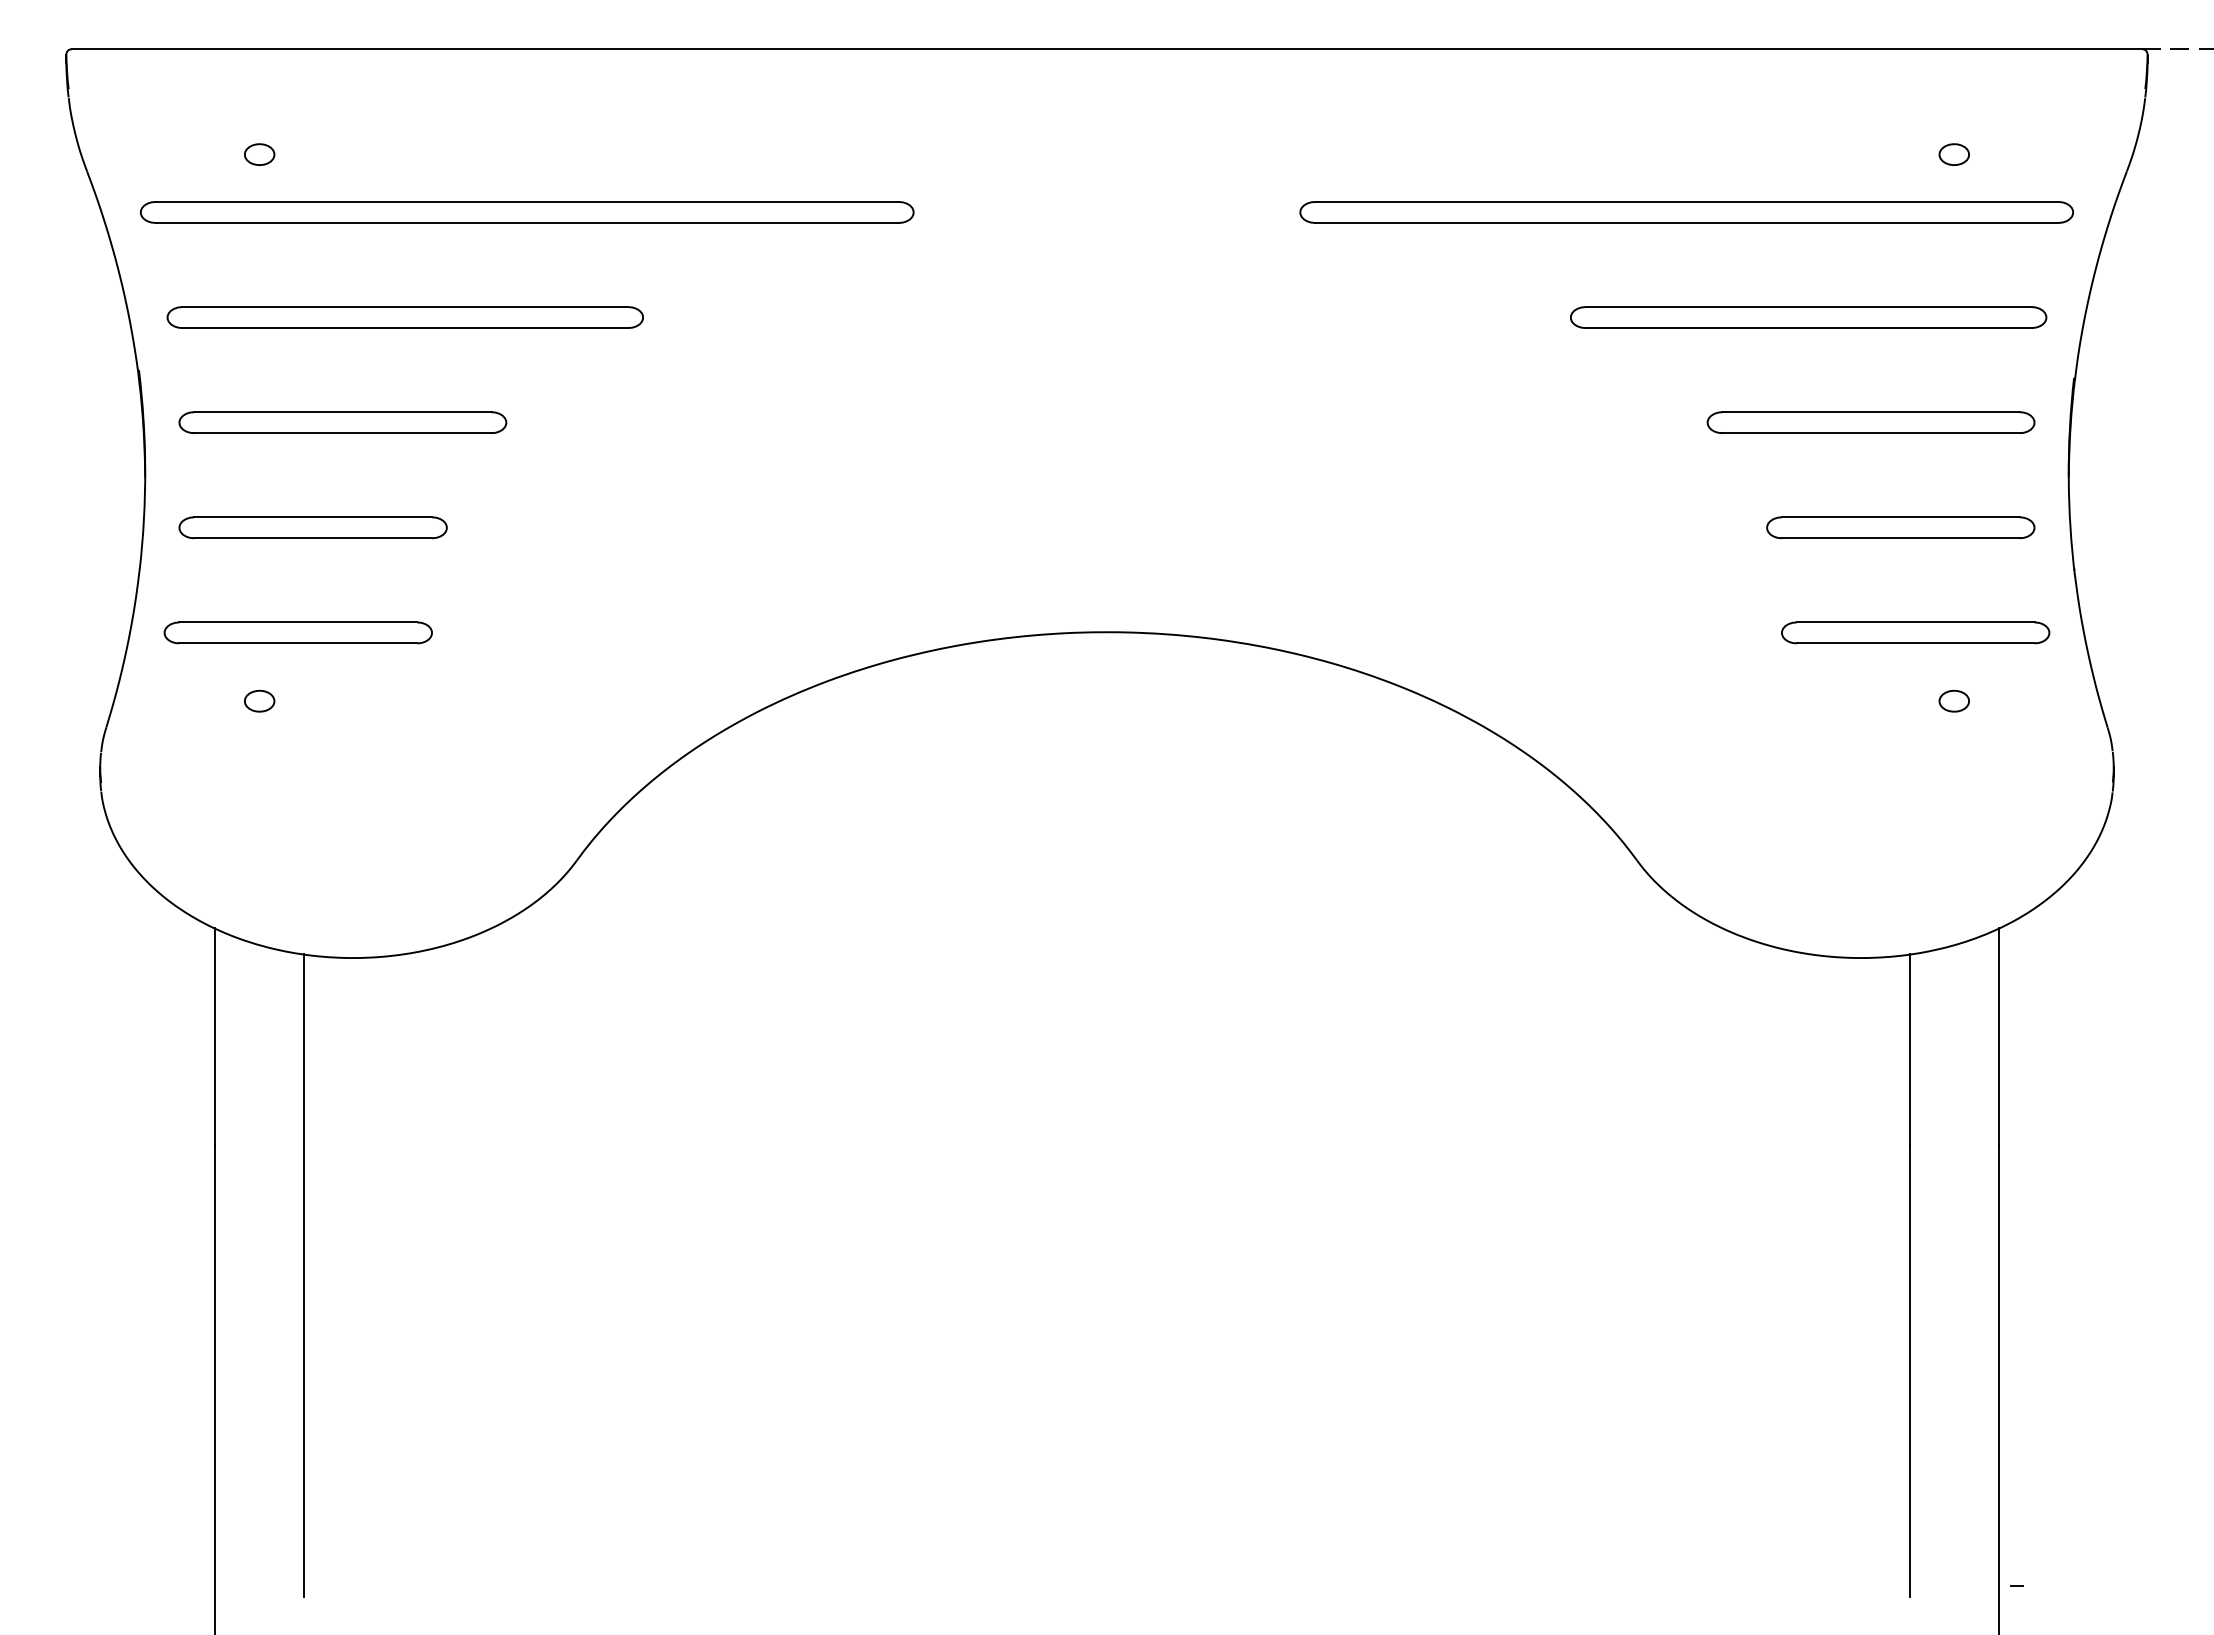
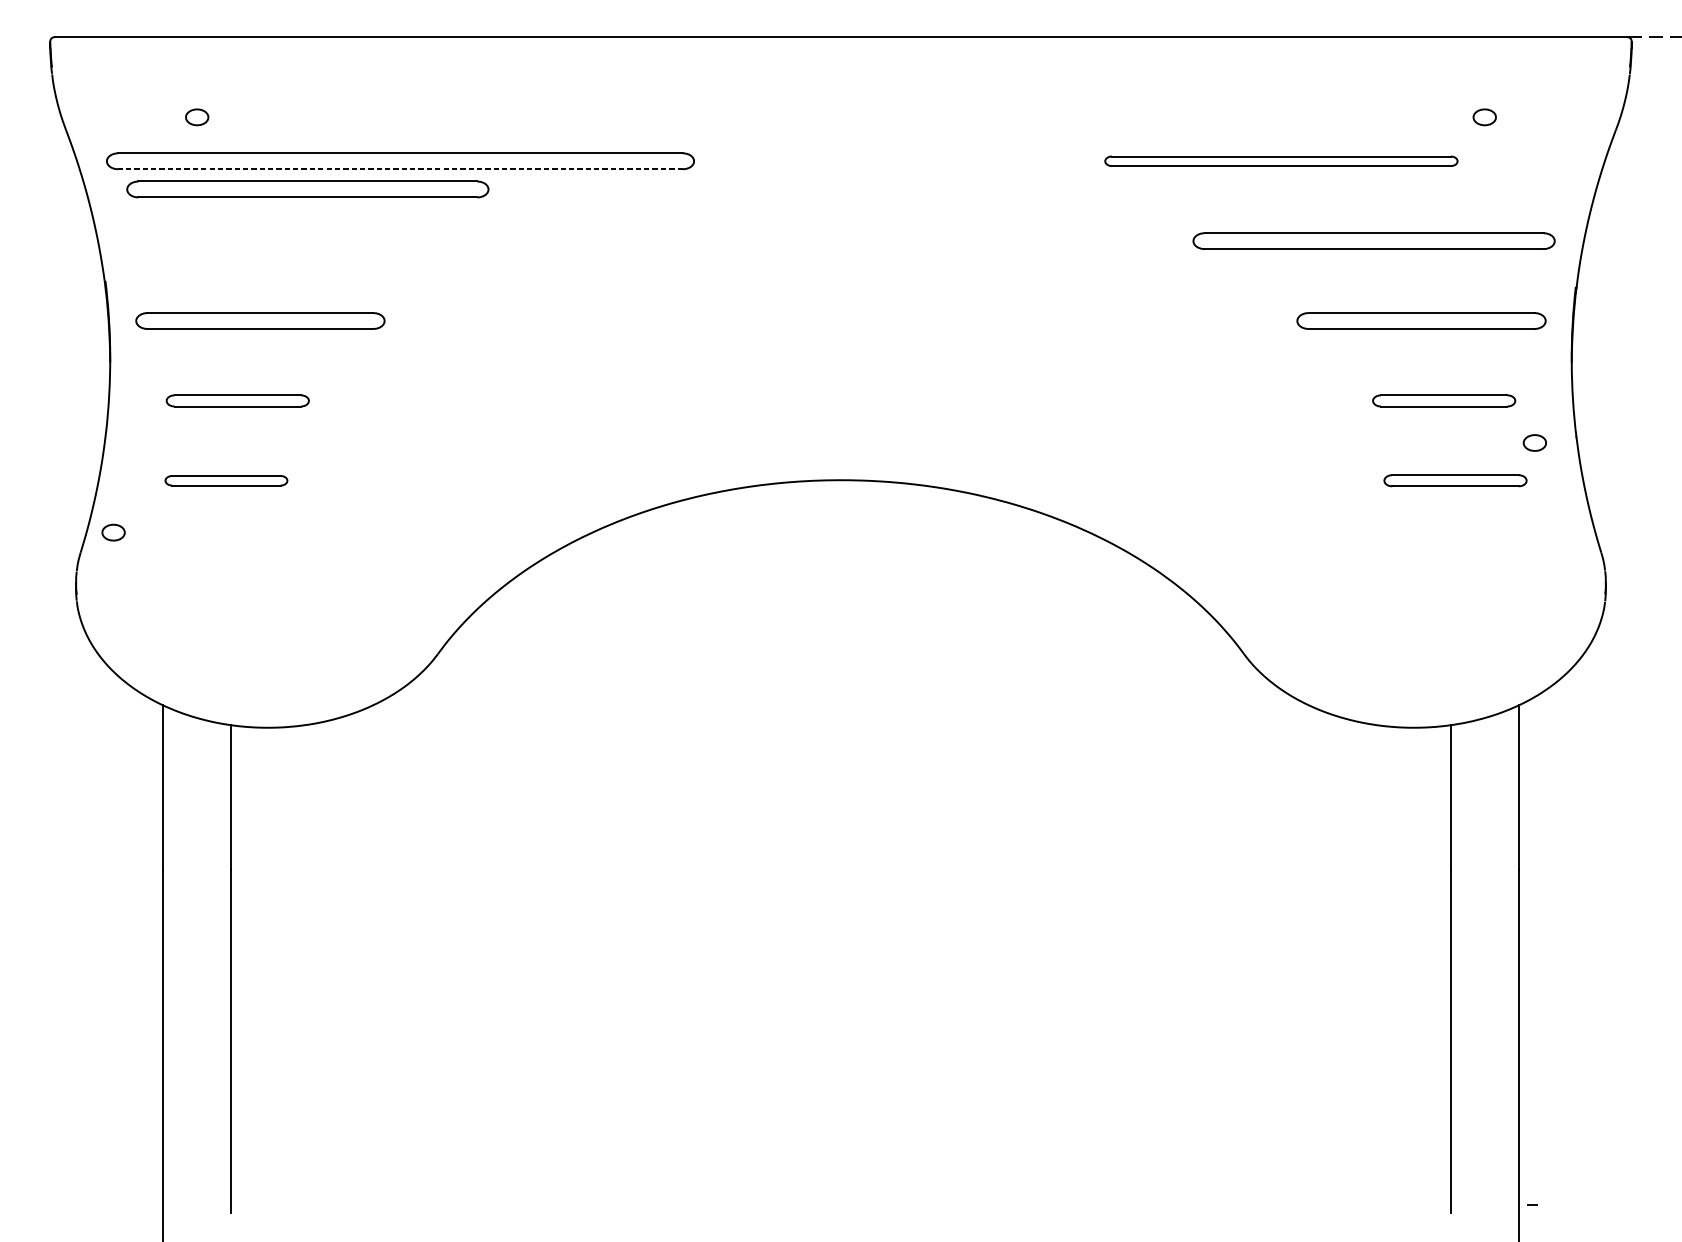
part: (1686, 212) -> (1281, 161), size x0.6
line: (527, 222) -> (400, 168), solid -> dashed
part: (404, 317) -> (307, 189), moved
part: (312, 527) -> (237, 400), size x0.7
part: (1900, 527) -> (1443, 400), size x0.7
part: (297, 632) -> (225, 480), size x0.6
part: (1915, 632) -> (1455, 480), size x0.7
part: (259, 700) -> (113, 532), moved
part: (1953, 700) -> (1534, 442), moved

